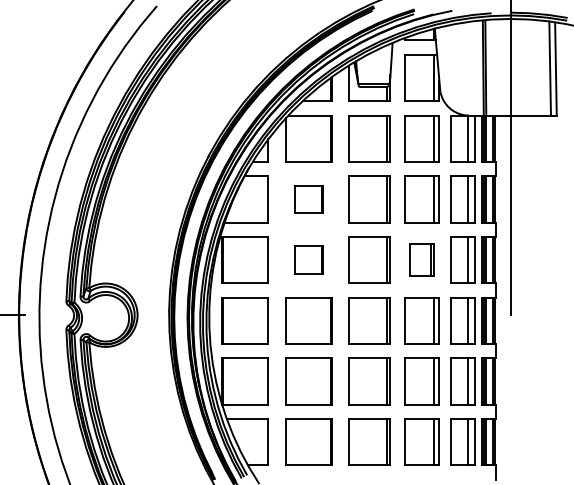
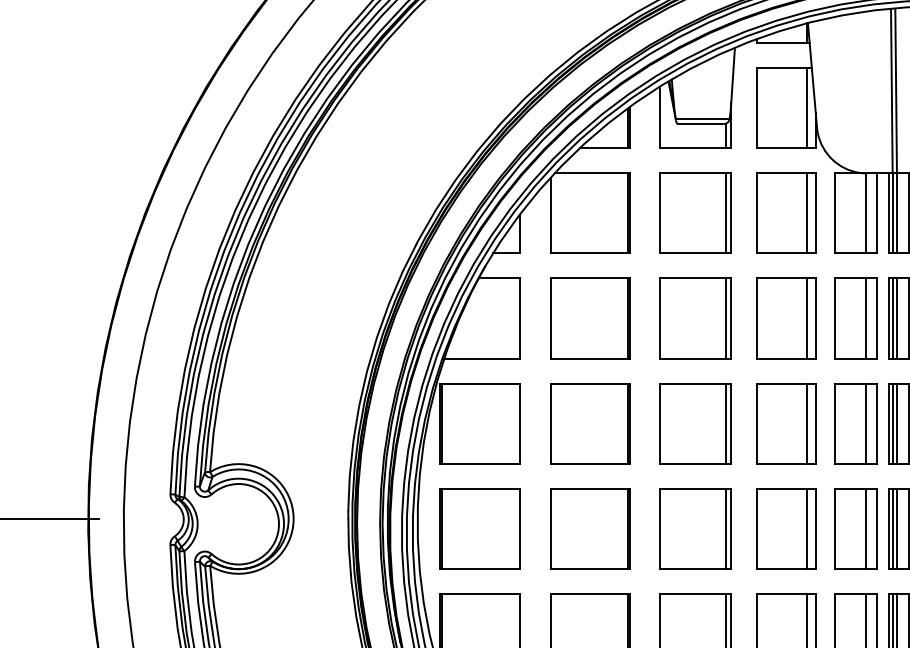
part: (308, 199) -> (589, 318), size x1.67
part: (308, 259) -> (589, 422), size x1.67
part: (421, 259) -> (784, 422), size x1.43

